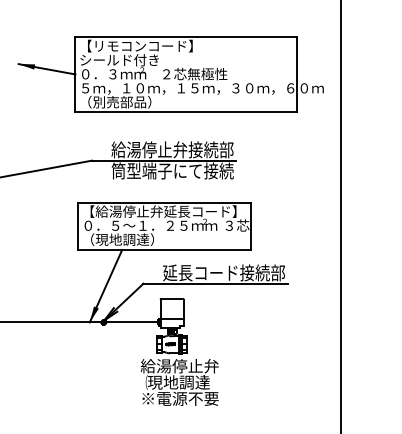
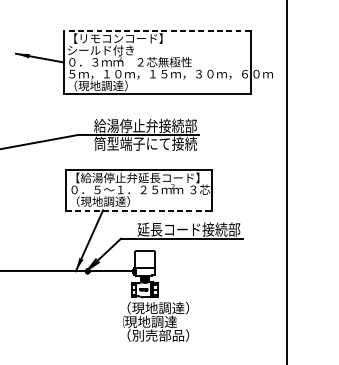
line: (186, 37) -> (157, 31), solid -> dashed
text: (119, 102) -> (100, 86), （別売部品） -> （現地調達）
line: (164, 250) -> (138, 210), solid -> dashed
text: (182, 365) -> (153, 307), 給湯停止弁 -> （現地調達）
text: (183, 398) -> (154, 335), ※電源不要 -> （別売部品）

